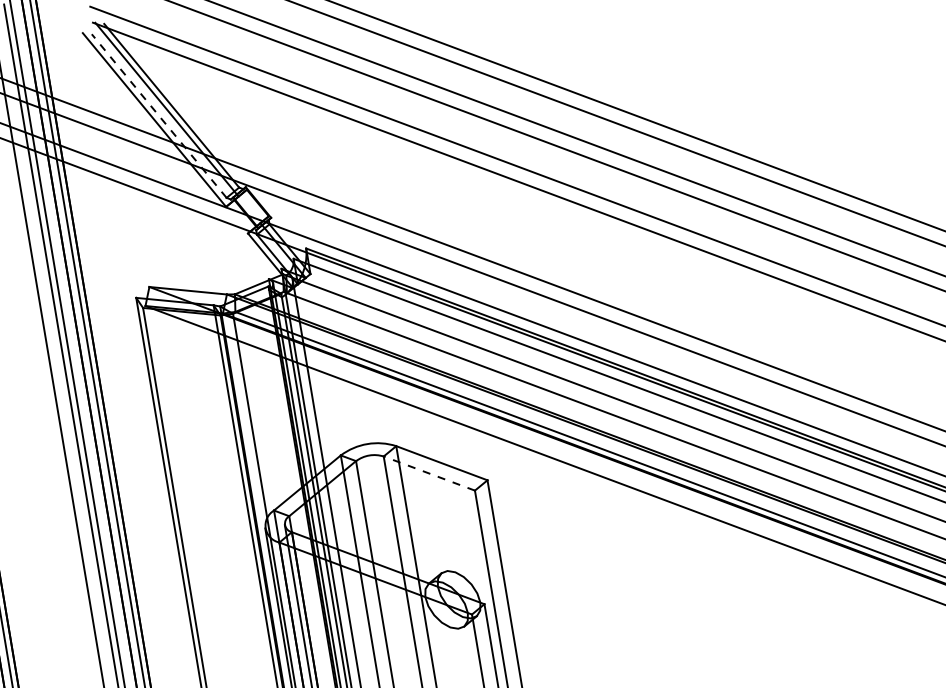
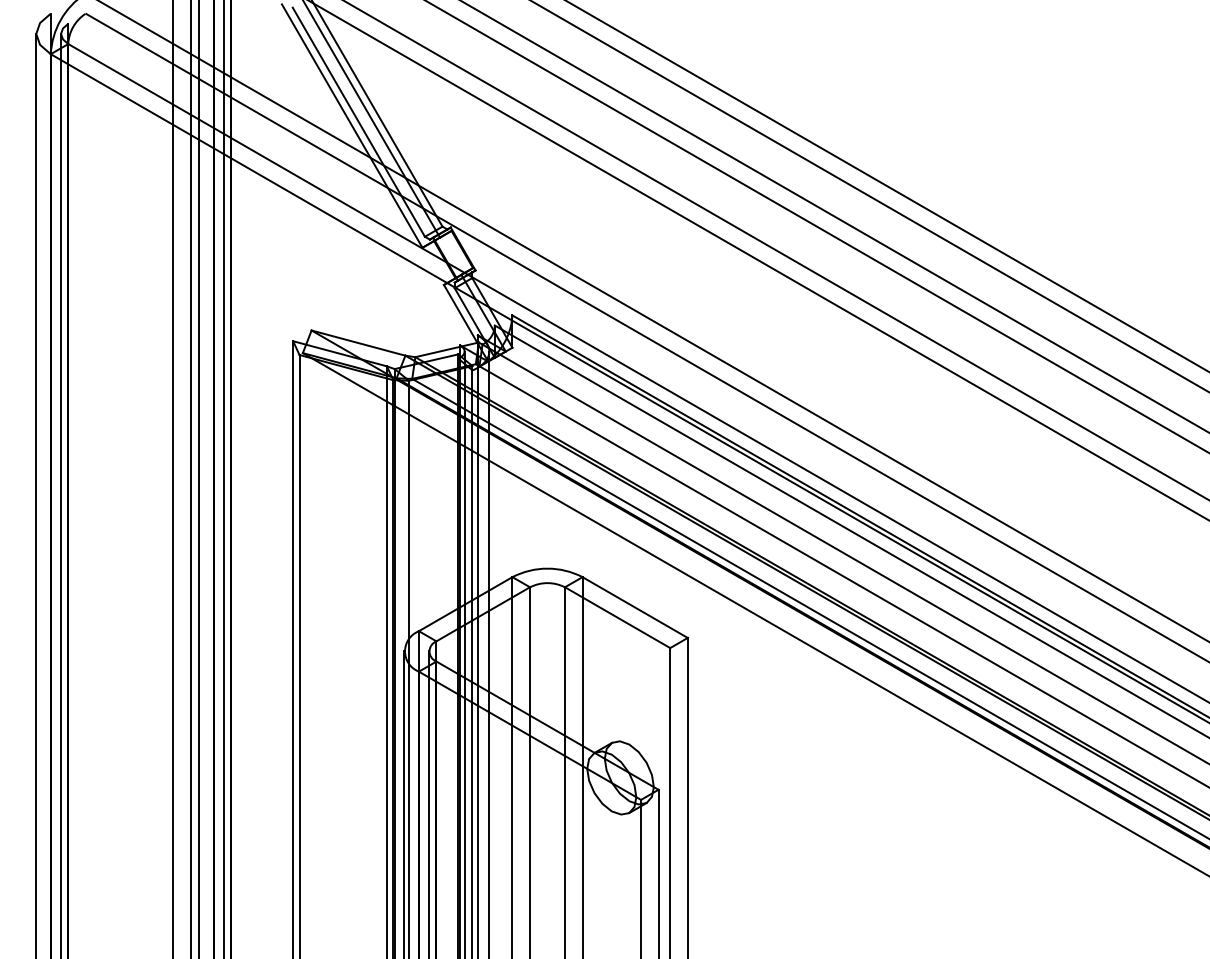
line: (158, 115) -> (358, 121), dashed -> solid
line: (429, 473) -> (617, 617), dashed -> solid

